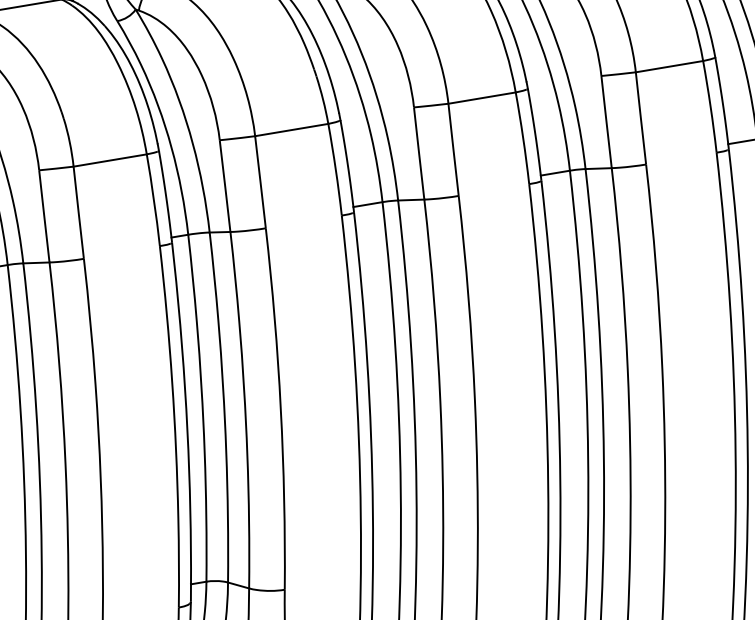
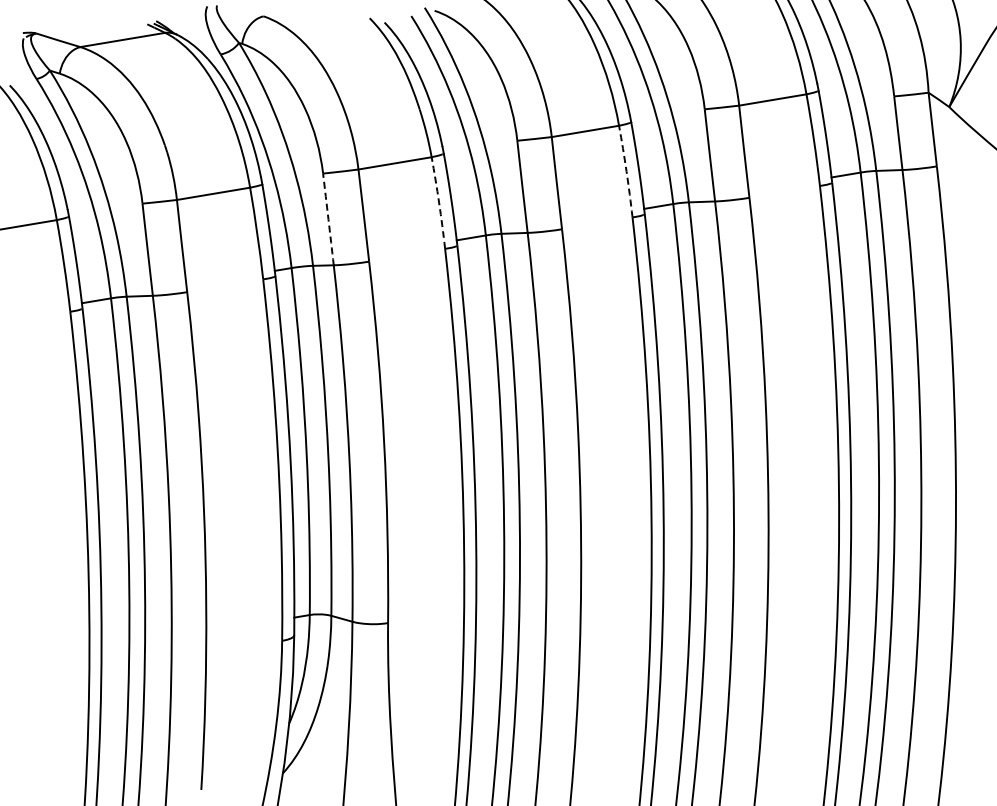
arc: (523, 138) -> (626, 171), solid -> dashed
arc: (336, 169) -> (439, 202), solid -> dashed
arc: (225, 186) -> (328, 219), solid -> dashed

